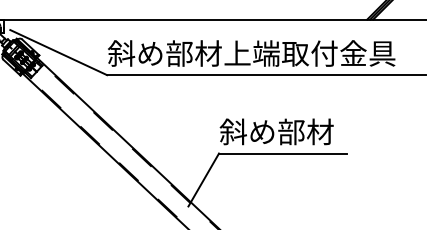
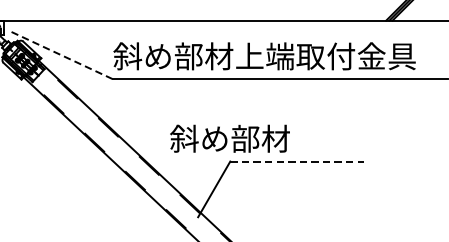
line: (58, 52) -> (61, 55), solid -> dashed
text: (276, 131) -> (229, 138), moved
line: (282, 153) -> (297, 161), solid -> dashed

